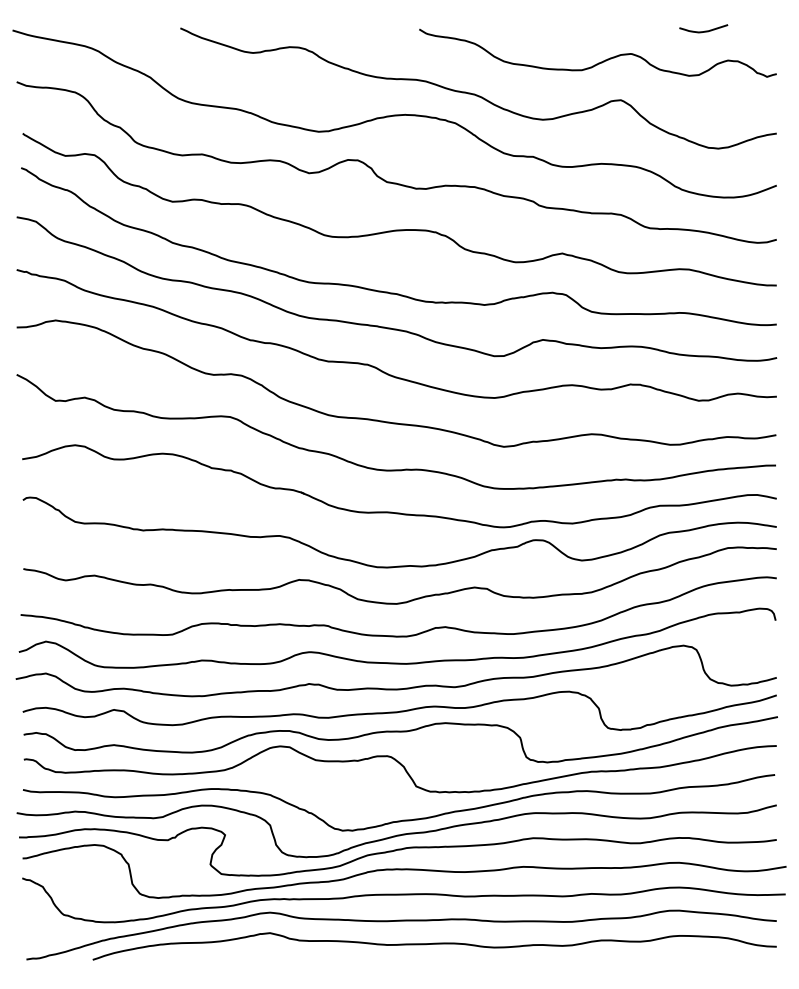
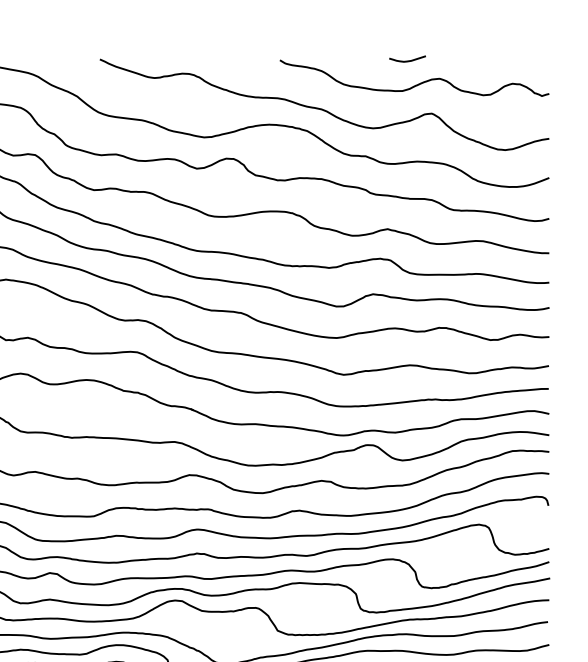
curve: (704, 30) -> (408, 60), moved

